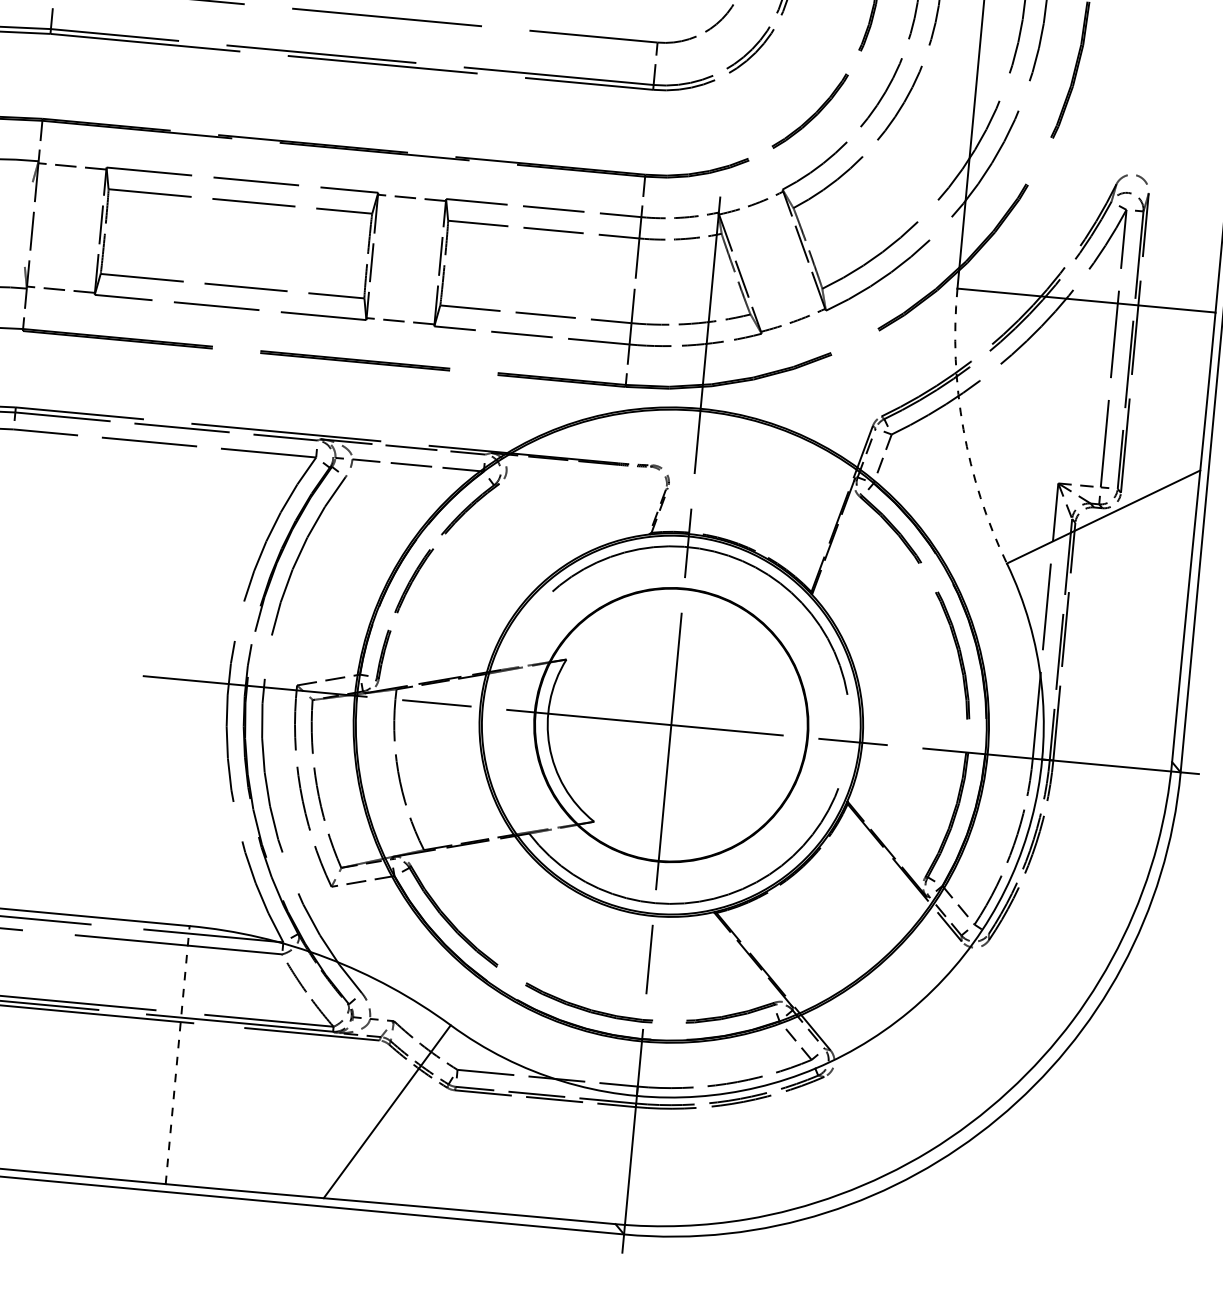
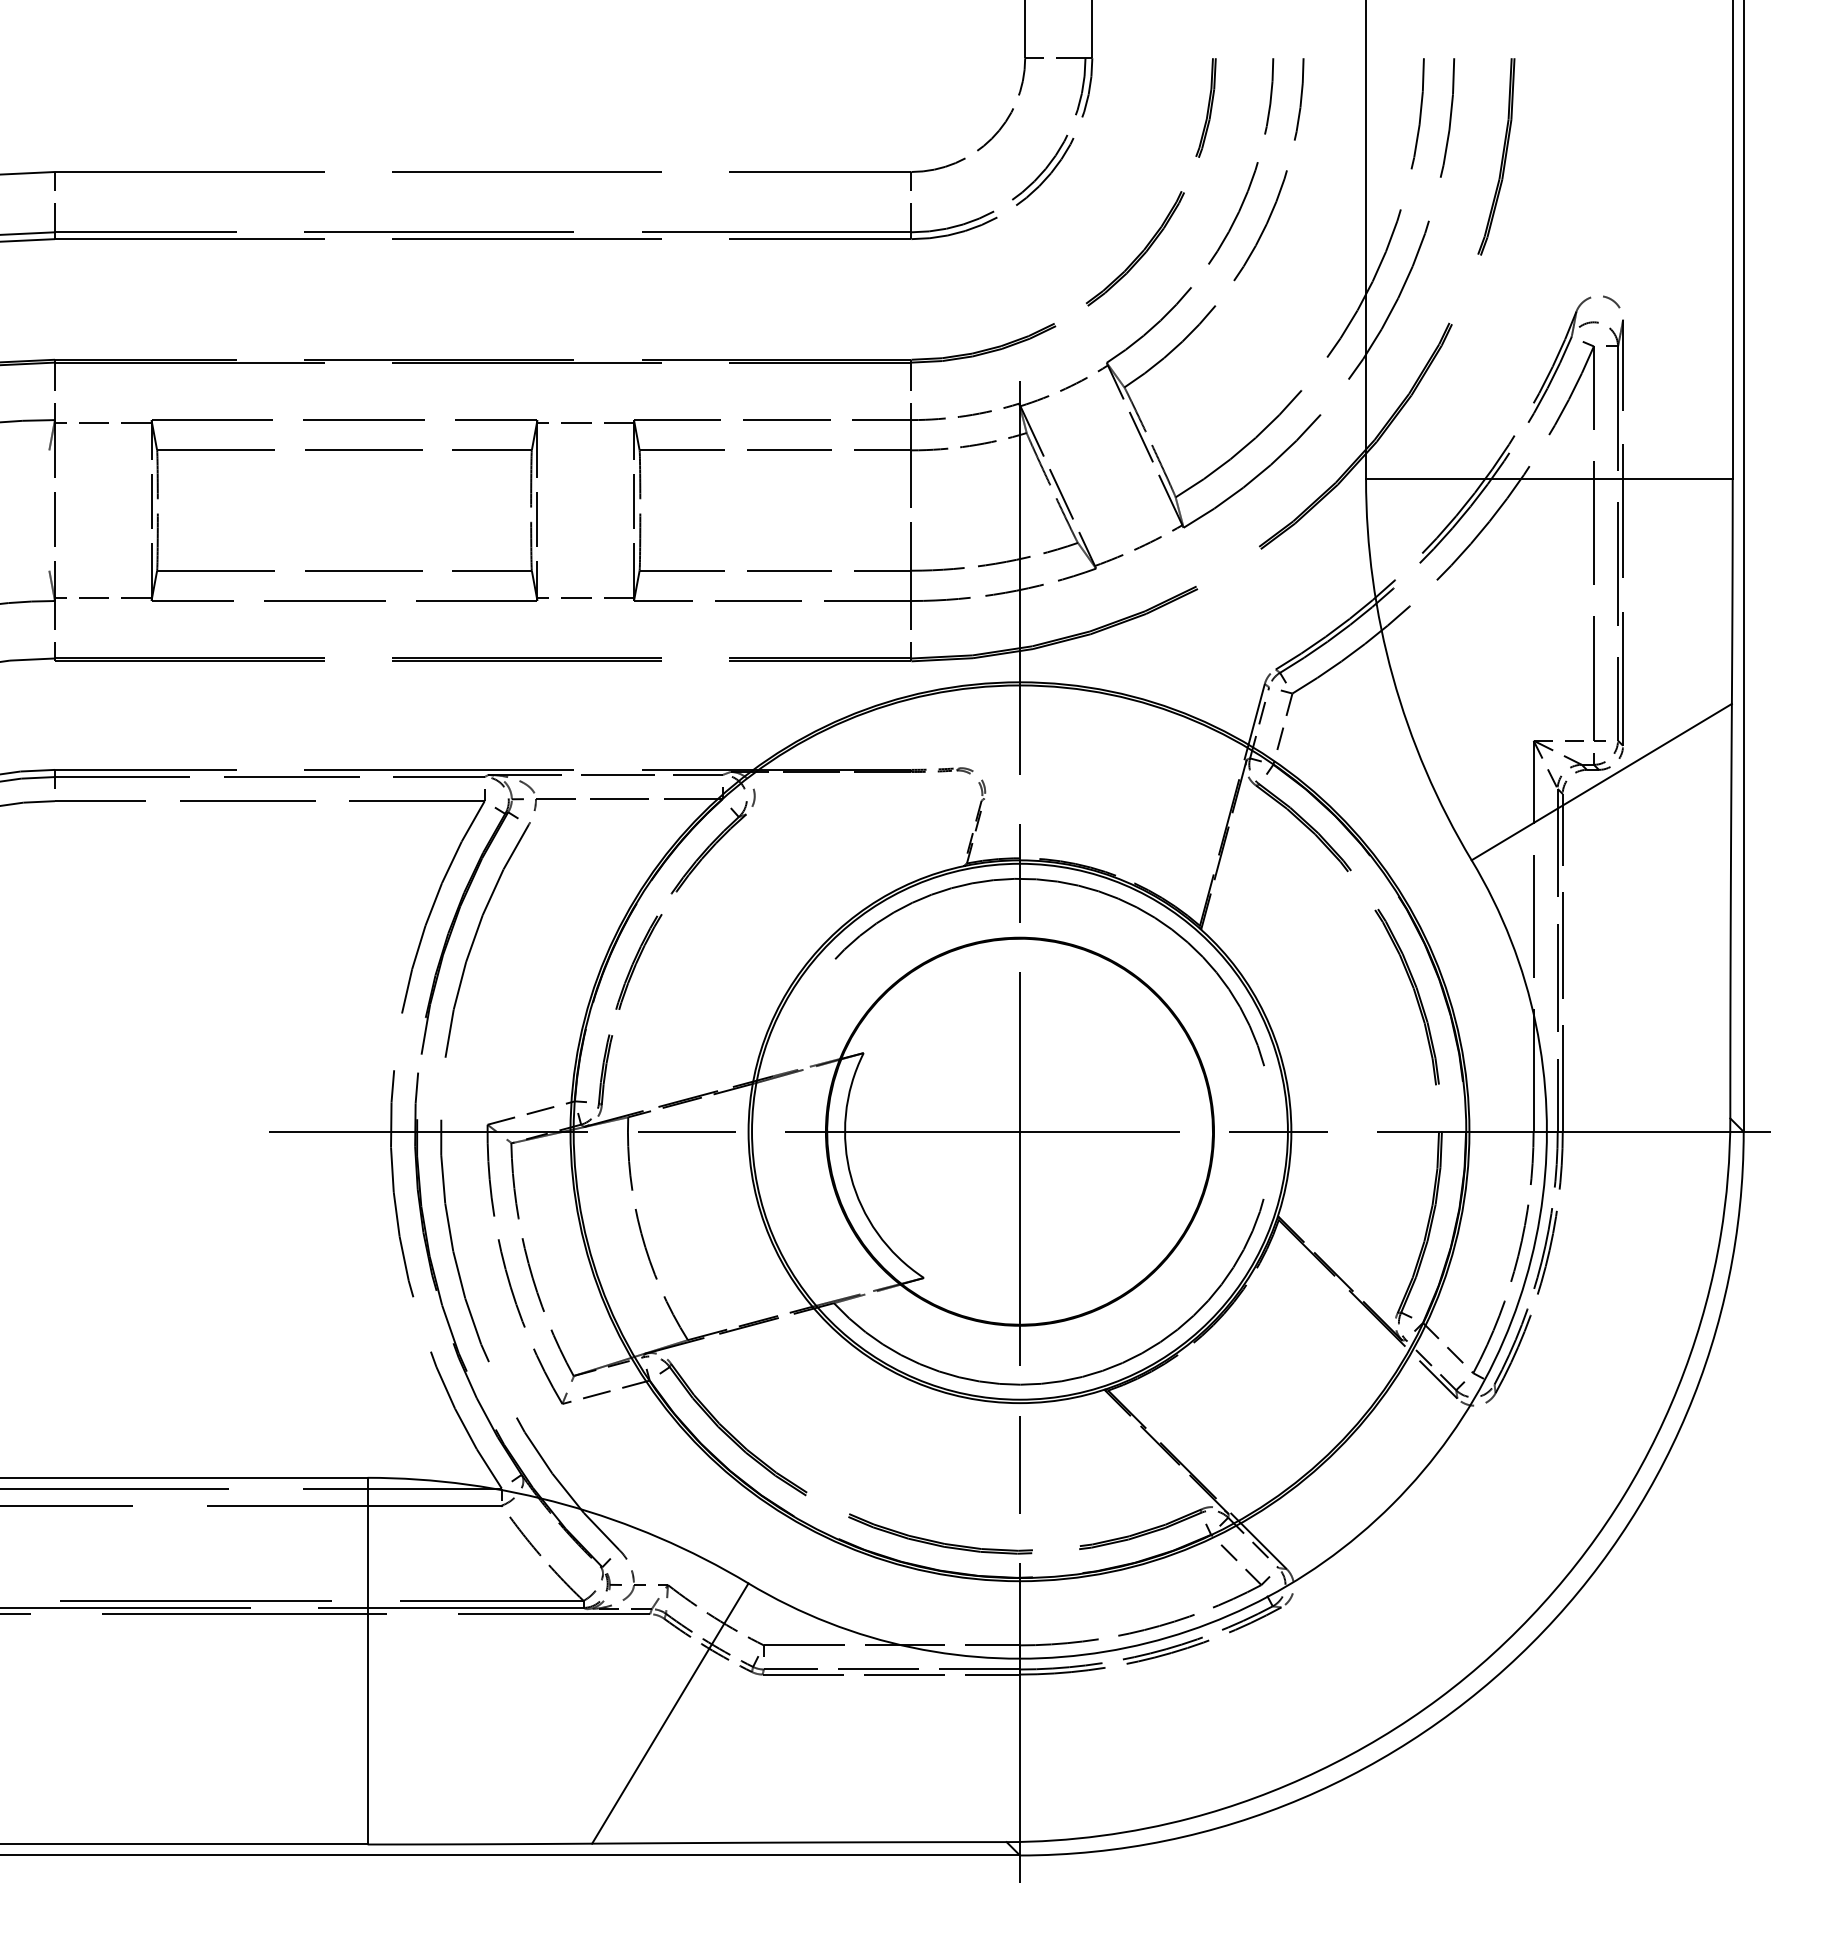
arc: (963, 429) -> (1392, 677), dashed -> solid
line: (177, 1054) -> (367, 1660), dashed -> solid

